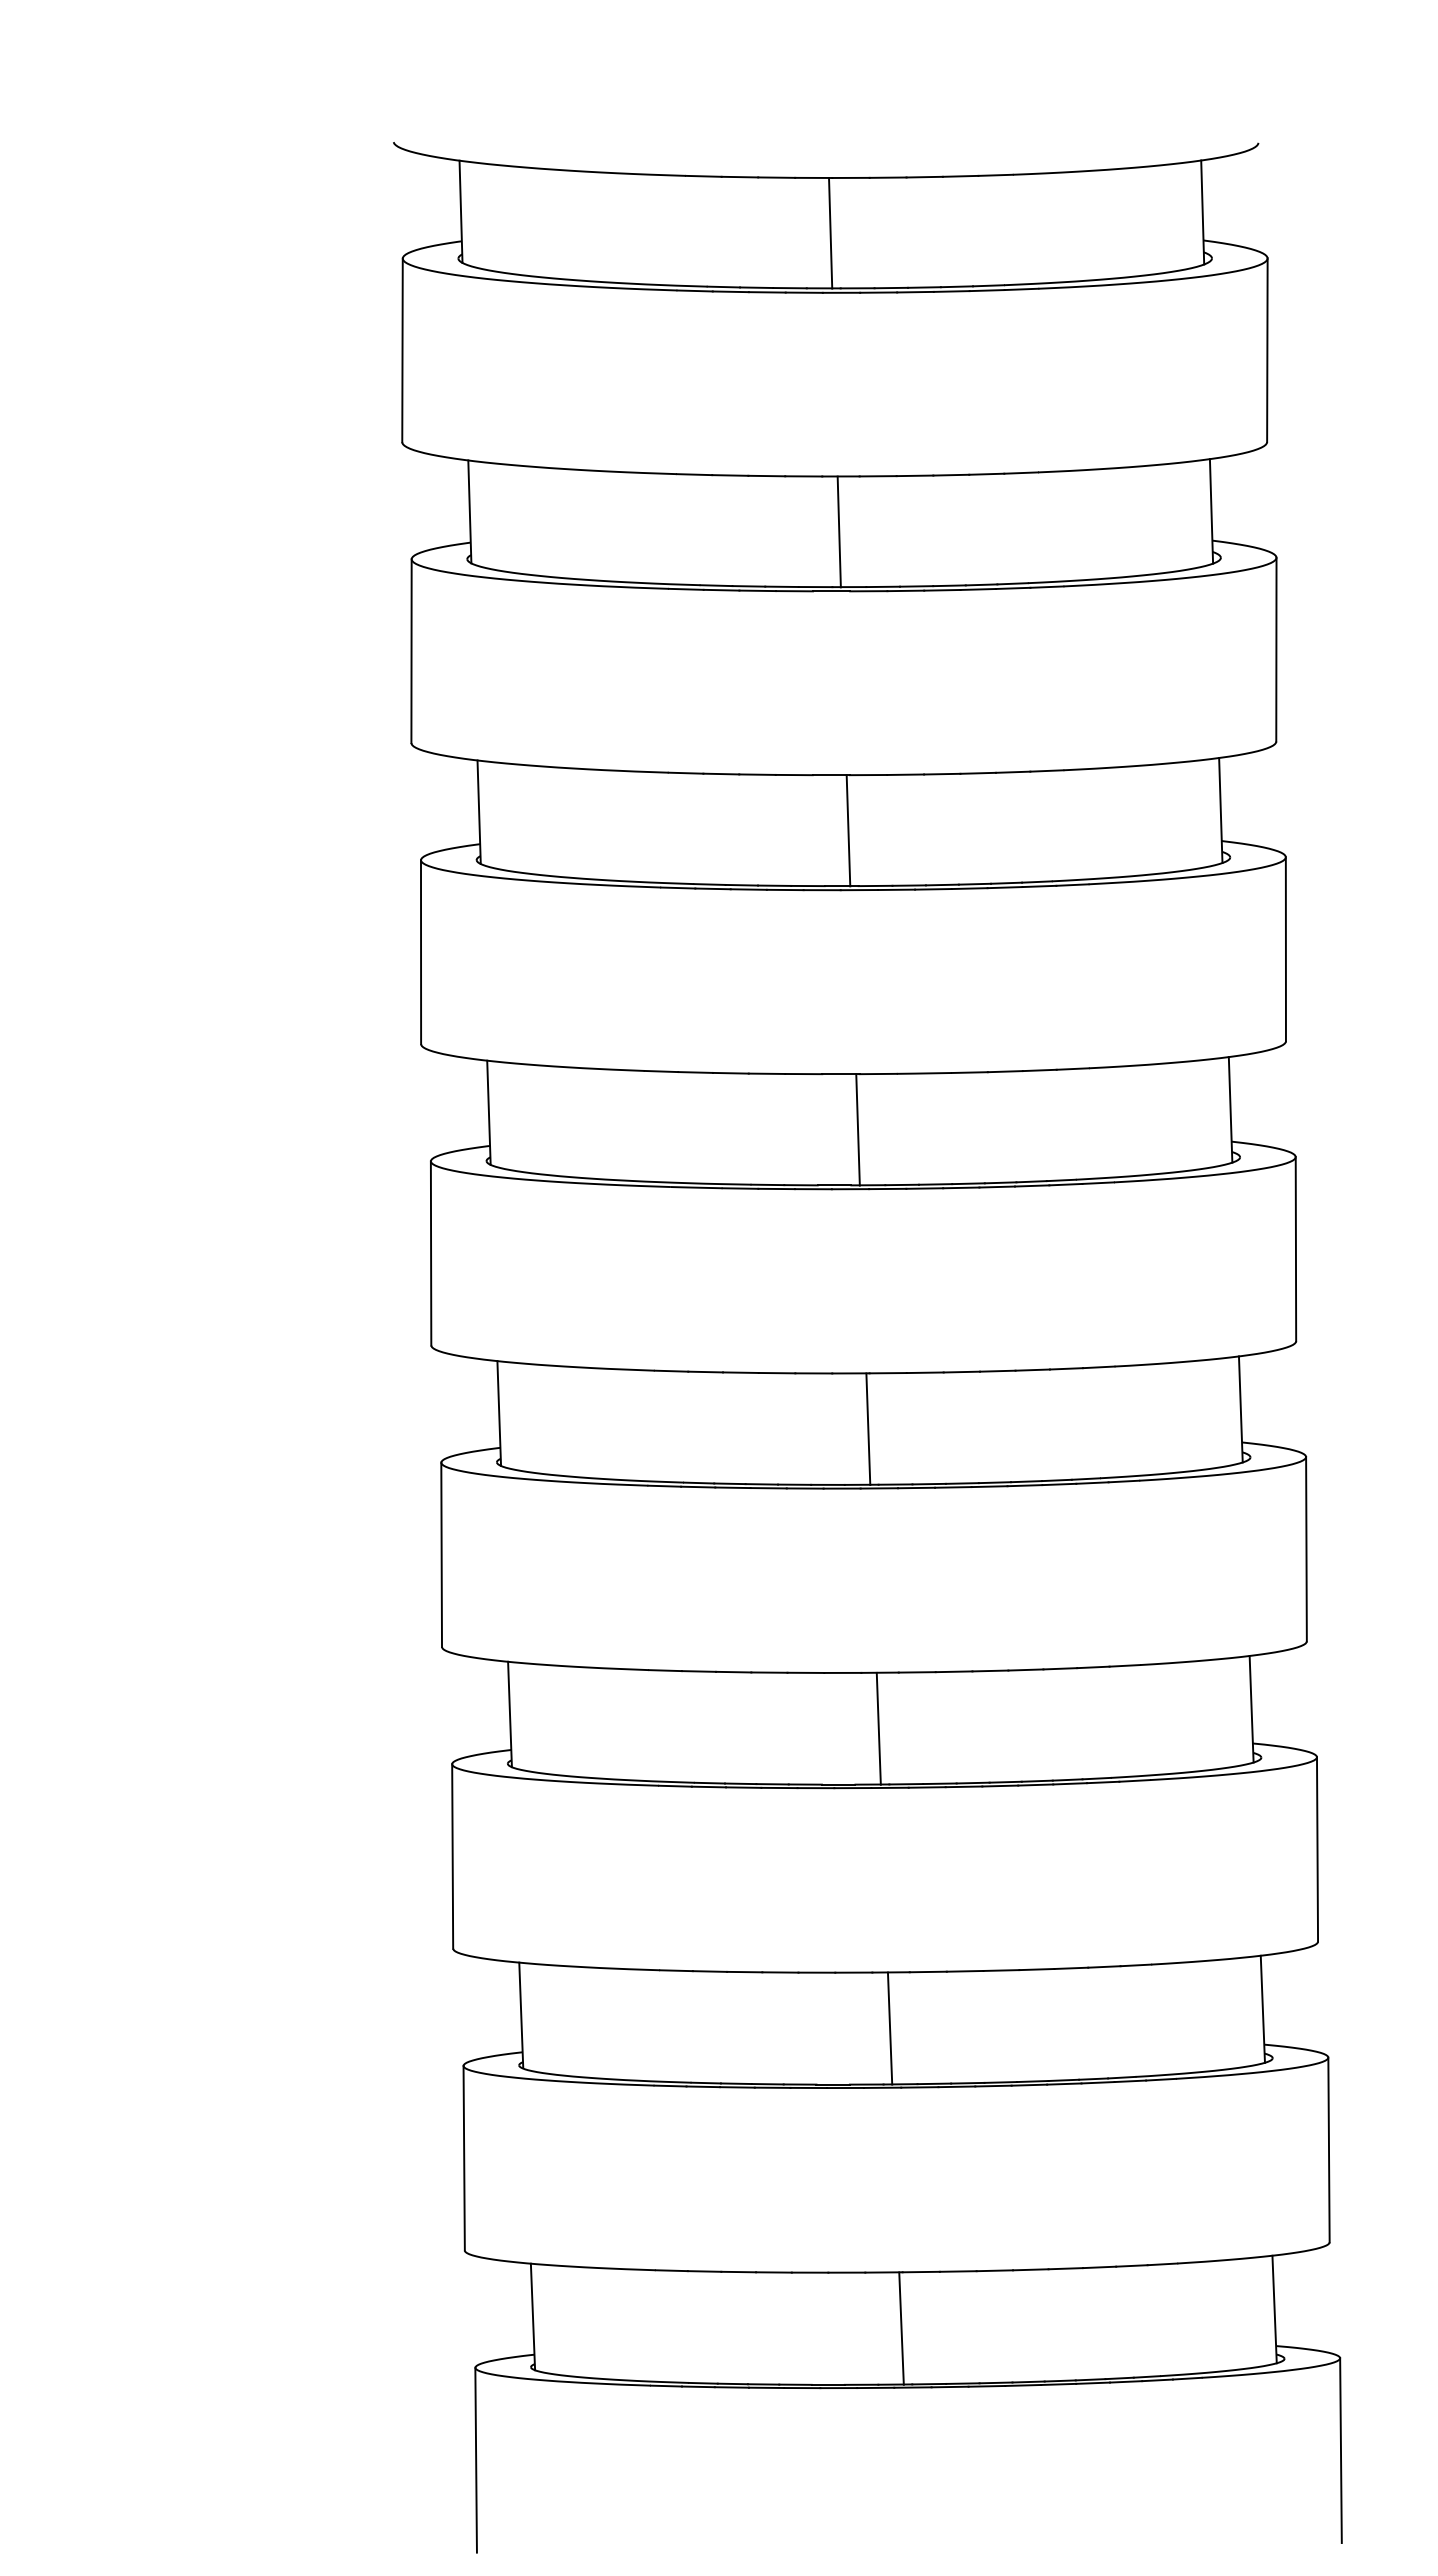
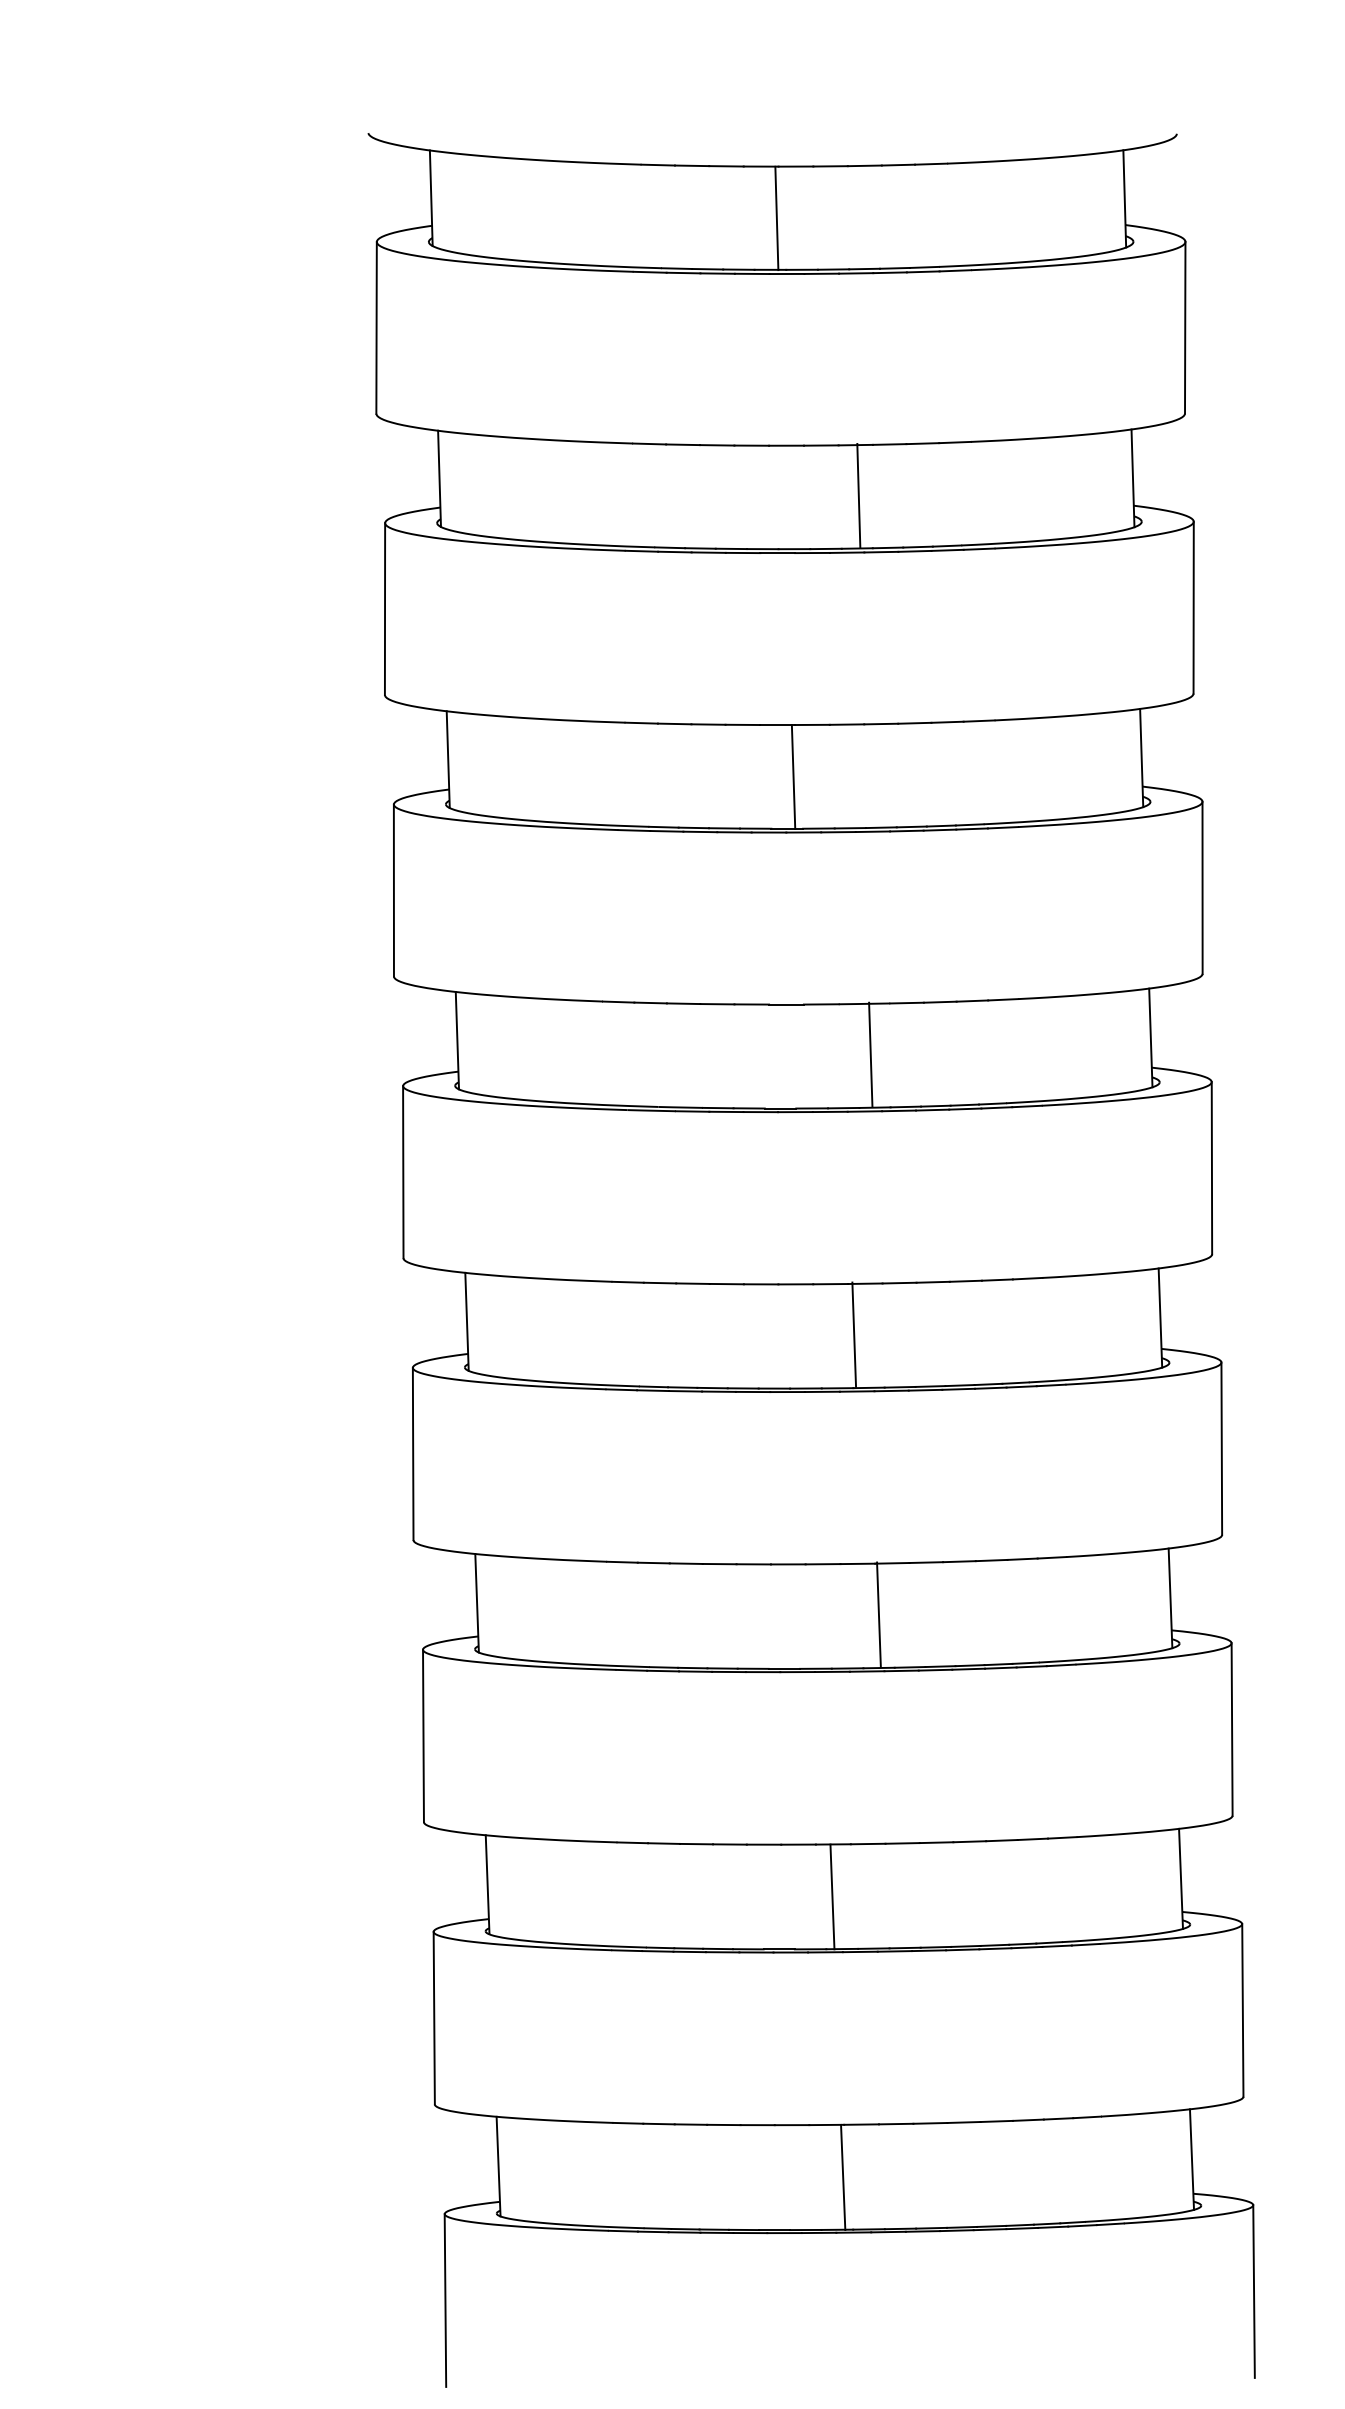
line: (838, 531) -> (858, 495), moved
line: (857, 1129) -> (870, 1054), moved
line: (868, 1429) -> (854, 1334), moved
line: (878, 1728) -> (878, 1614), moved

